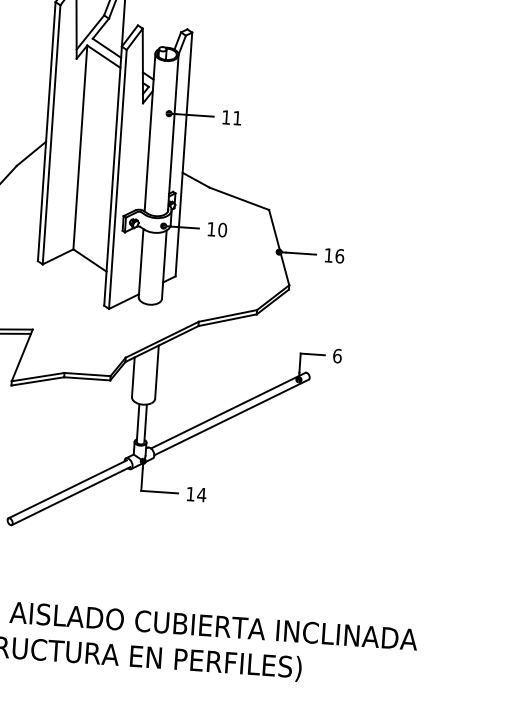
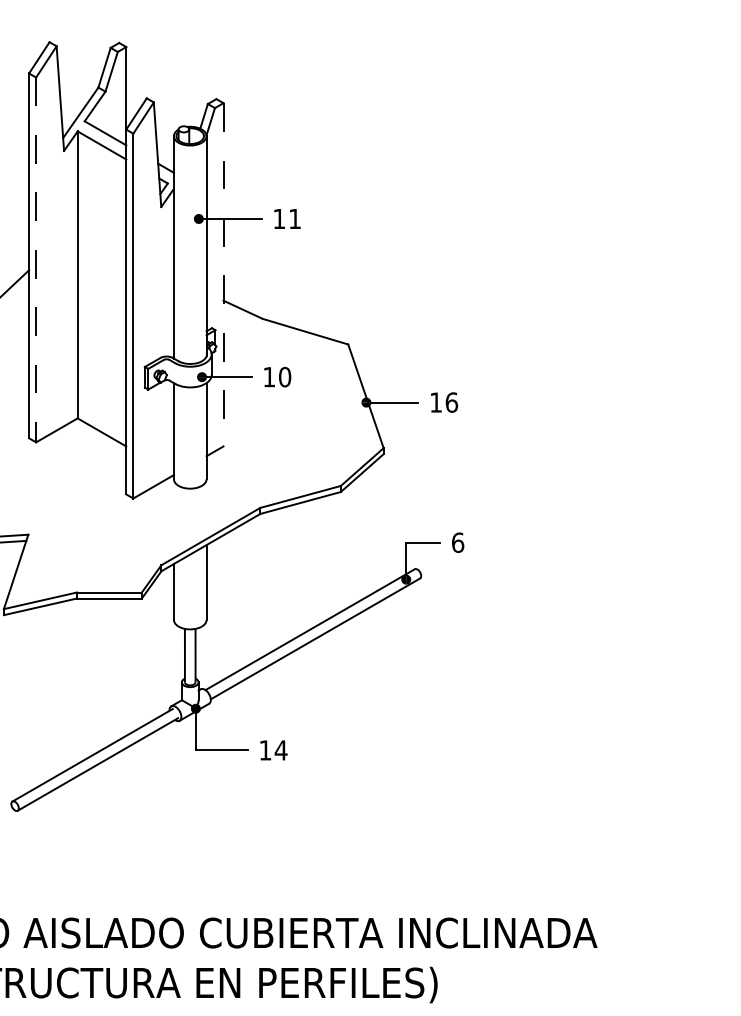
line: (51, 135) -> (36, 260), solid -> dashed
line: (183, 154) -> (223, 274), solid -> dashed

